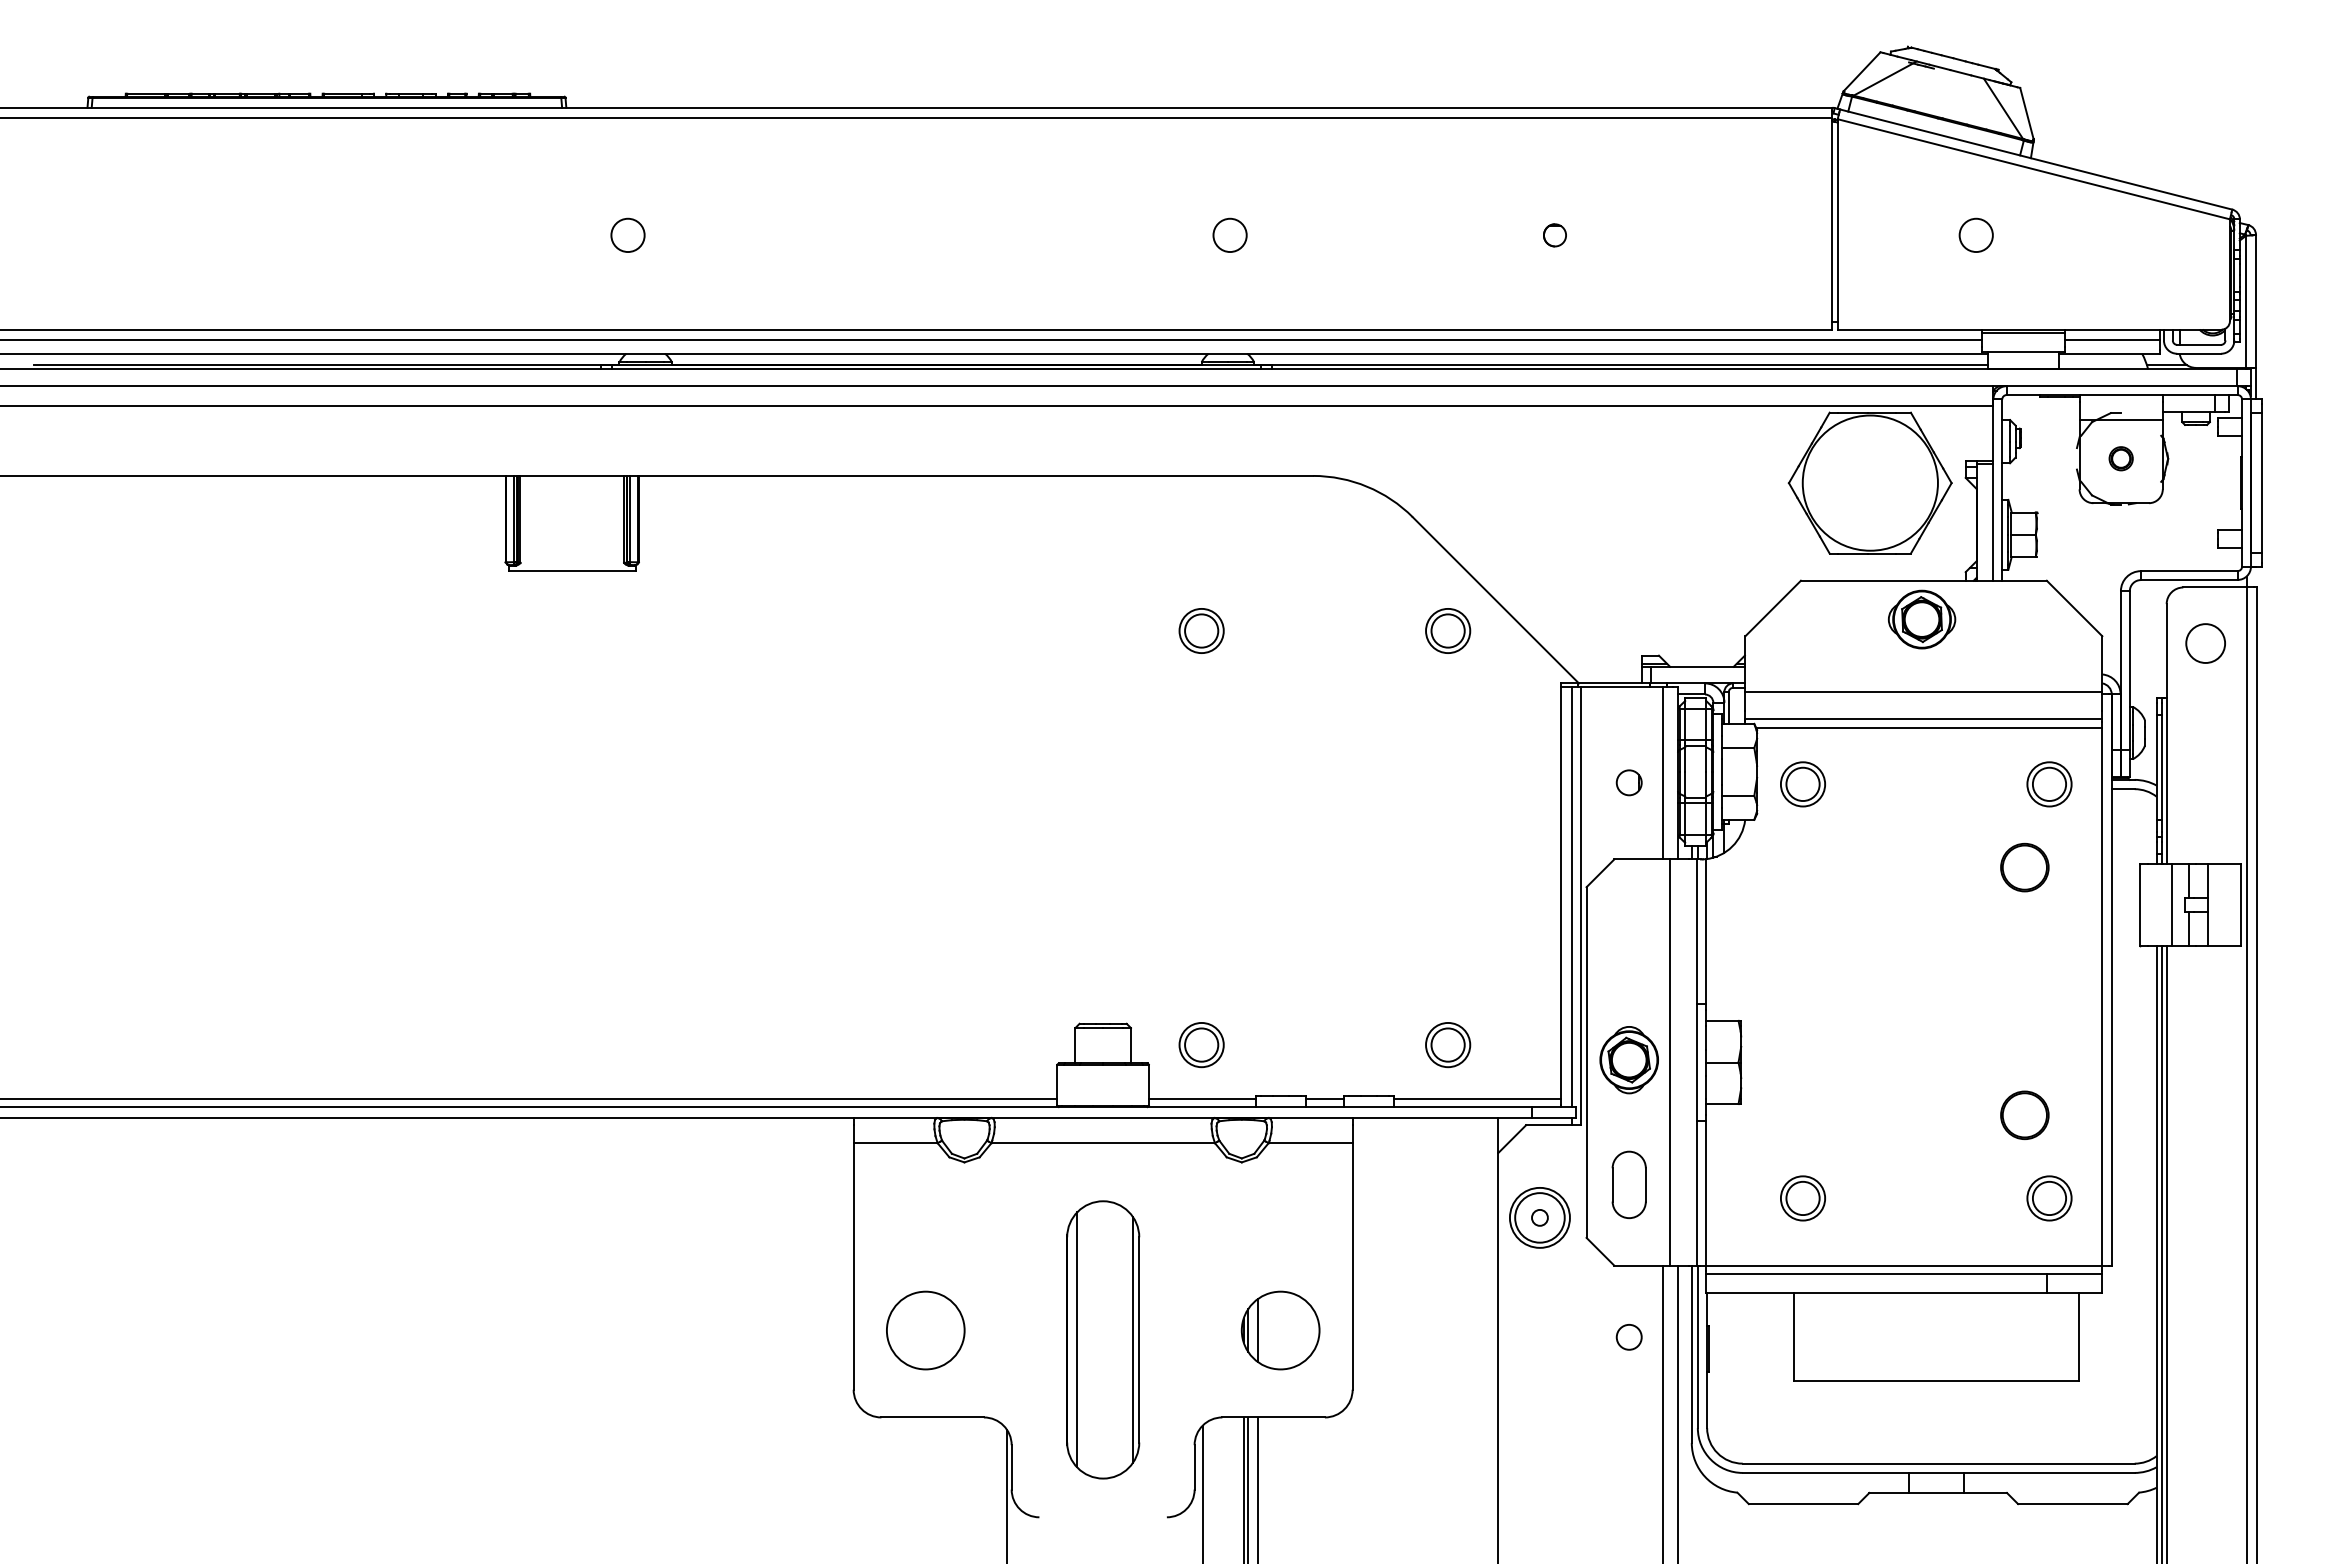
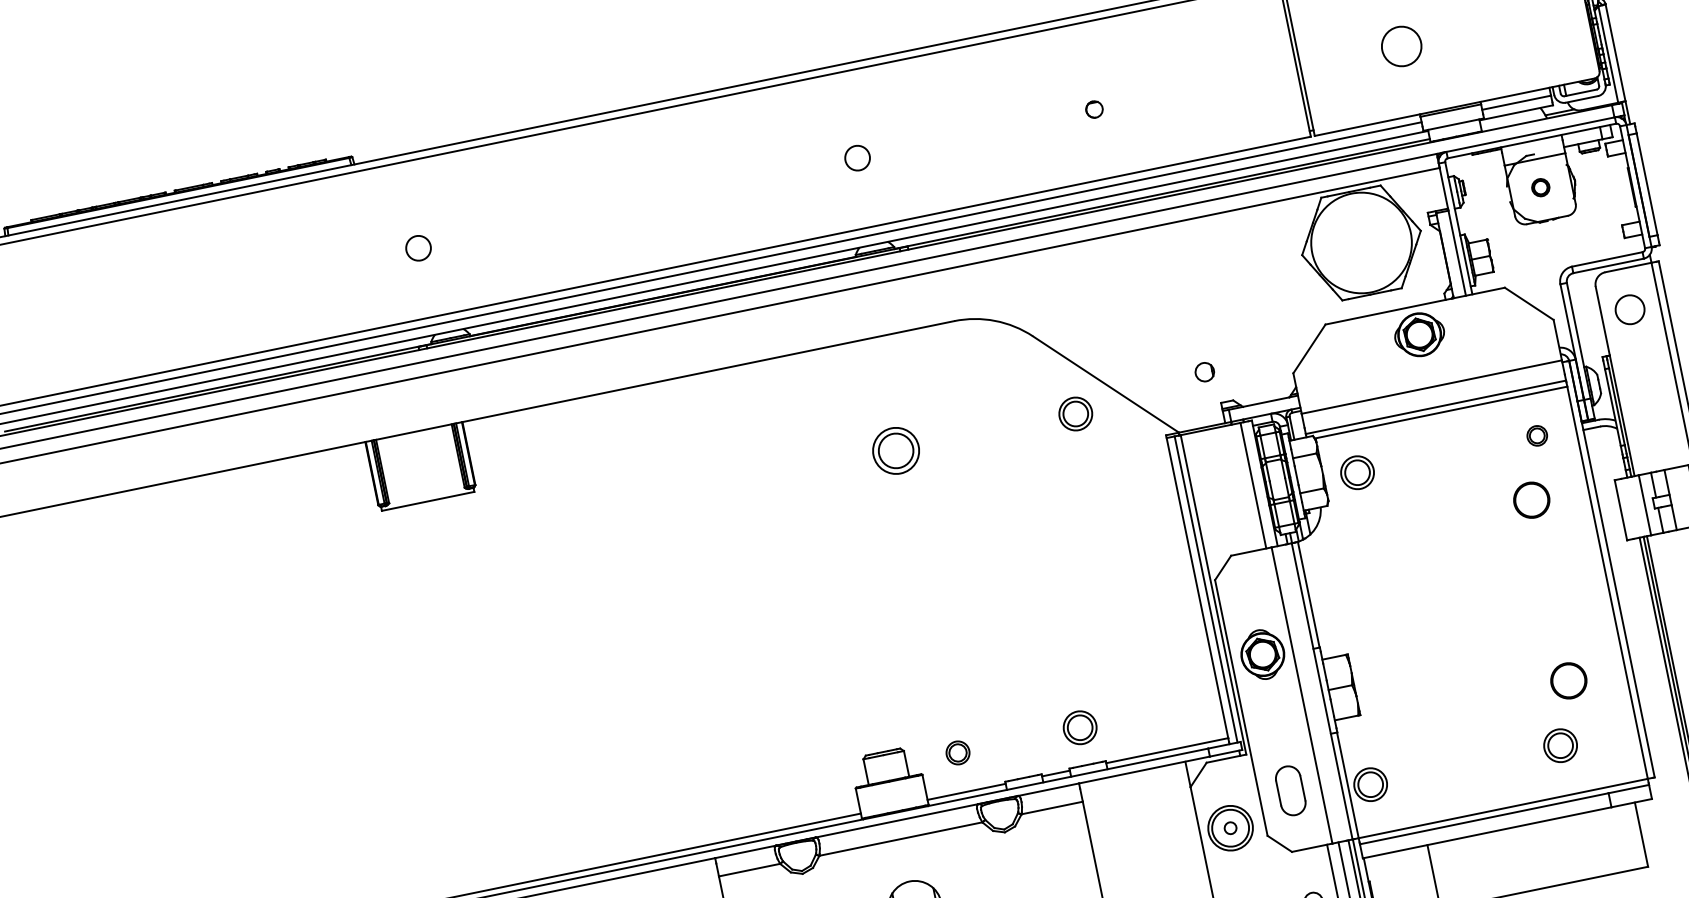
circle: (1975, 235) -> (1401, 46), size x1.6
part: (1201, 630) -> (895, 450), size x1.4
part: (1628, 782) -> (1204, 372), moved
part: (2049, 784) -> (1537, 435), size x0.6
part: (1201, 1045) -> (958, 753), size x0.7
part: (1448, 1045) -> (1080, 728), moved
part: (1628, 1060) -> (1262, 655), moved
part: (1802, 1198) -> (1370, 784), moved
part: (2049, 1198) -> (1560, 745), moved

